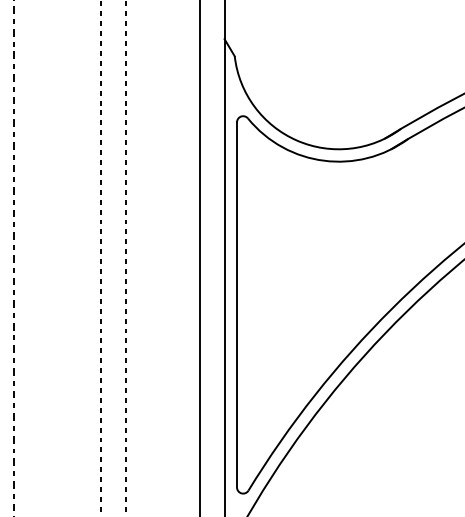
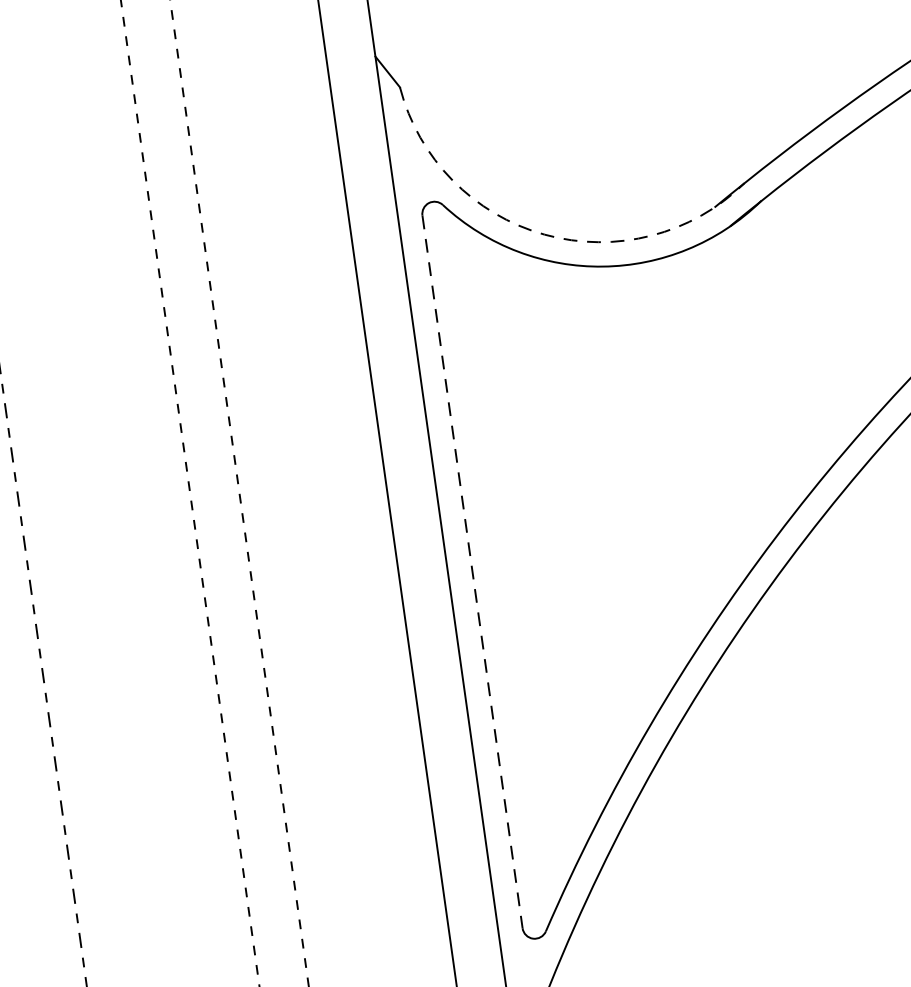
arc: (297, 140) -> (545, 234), solid -> dashed
line: (237, 304) -> (473, 571), solid -> dashed

